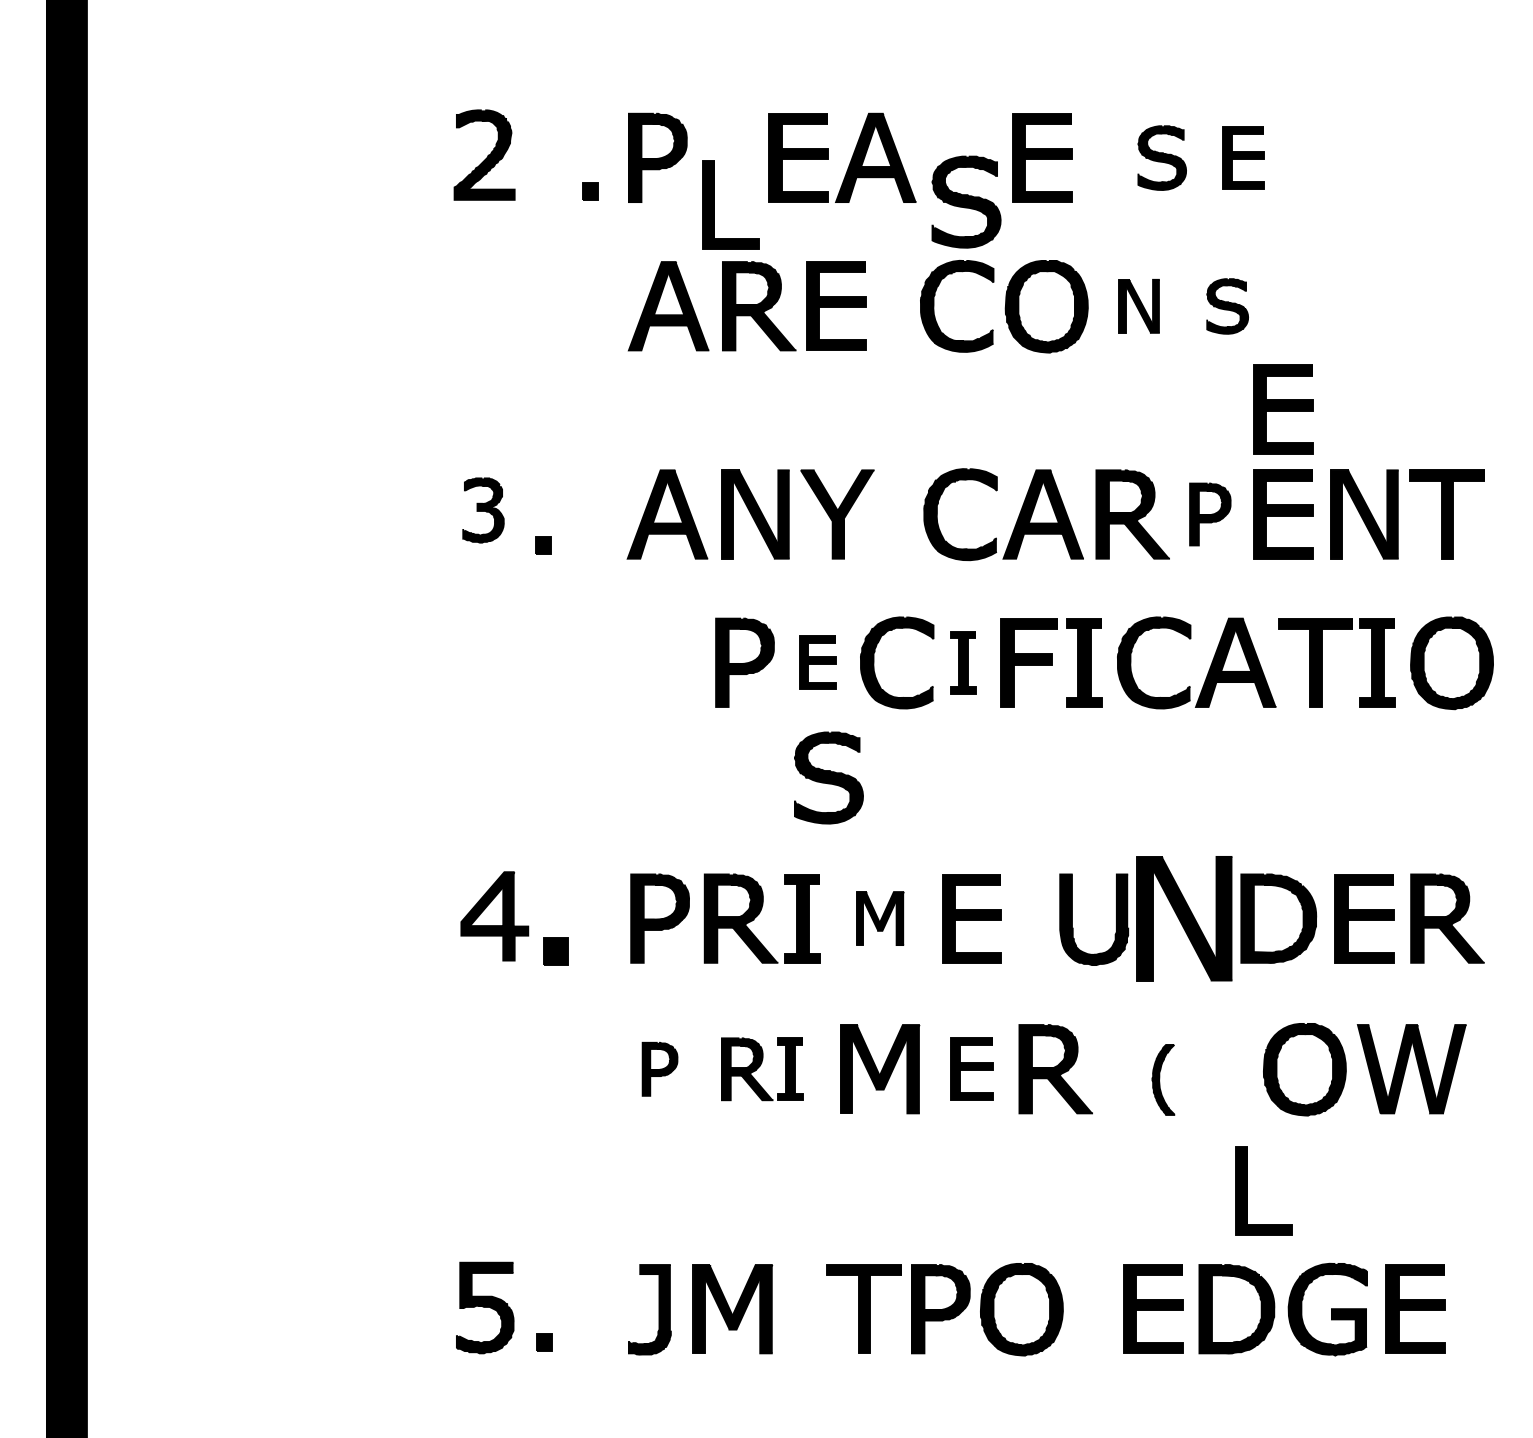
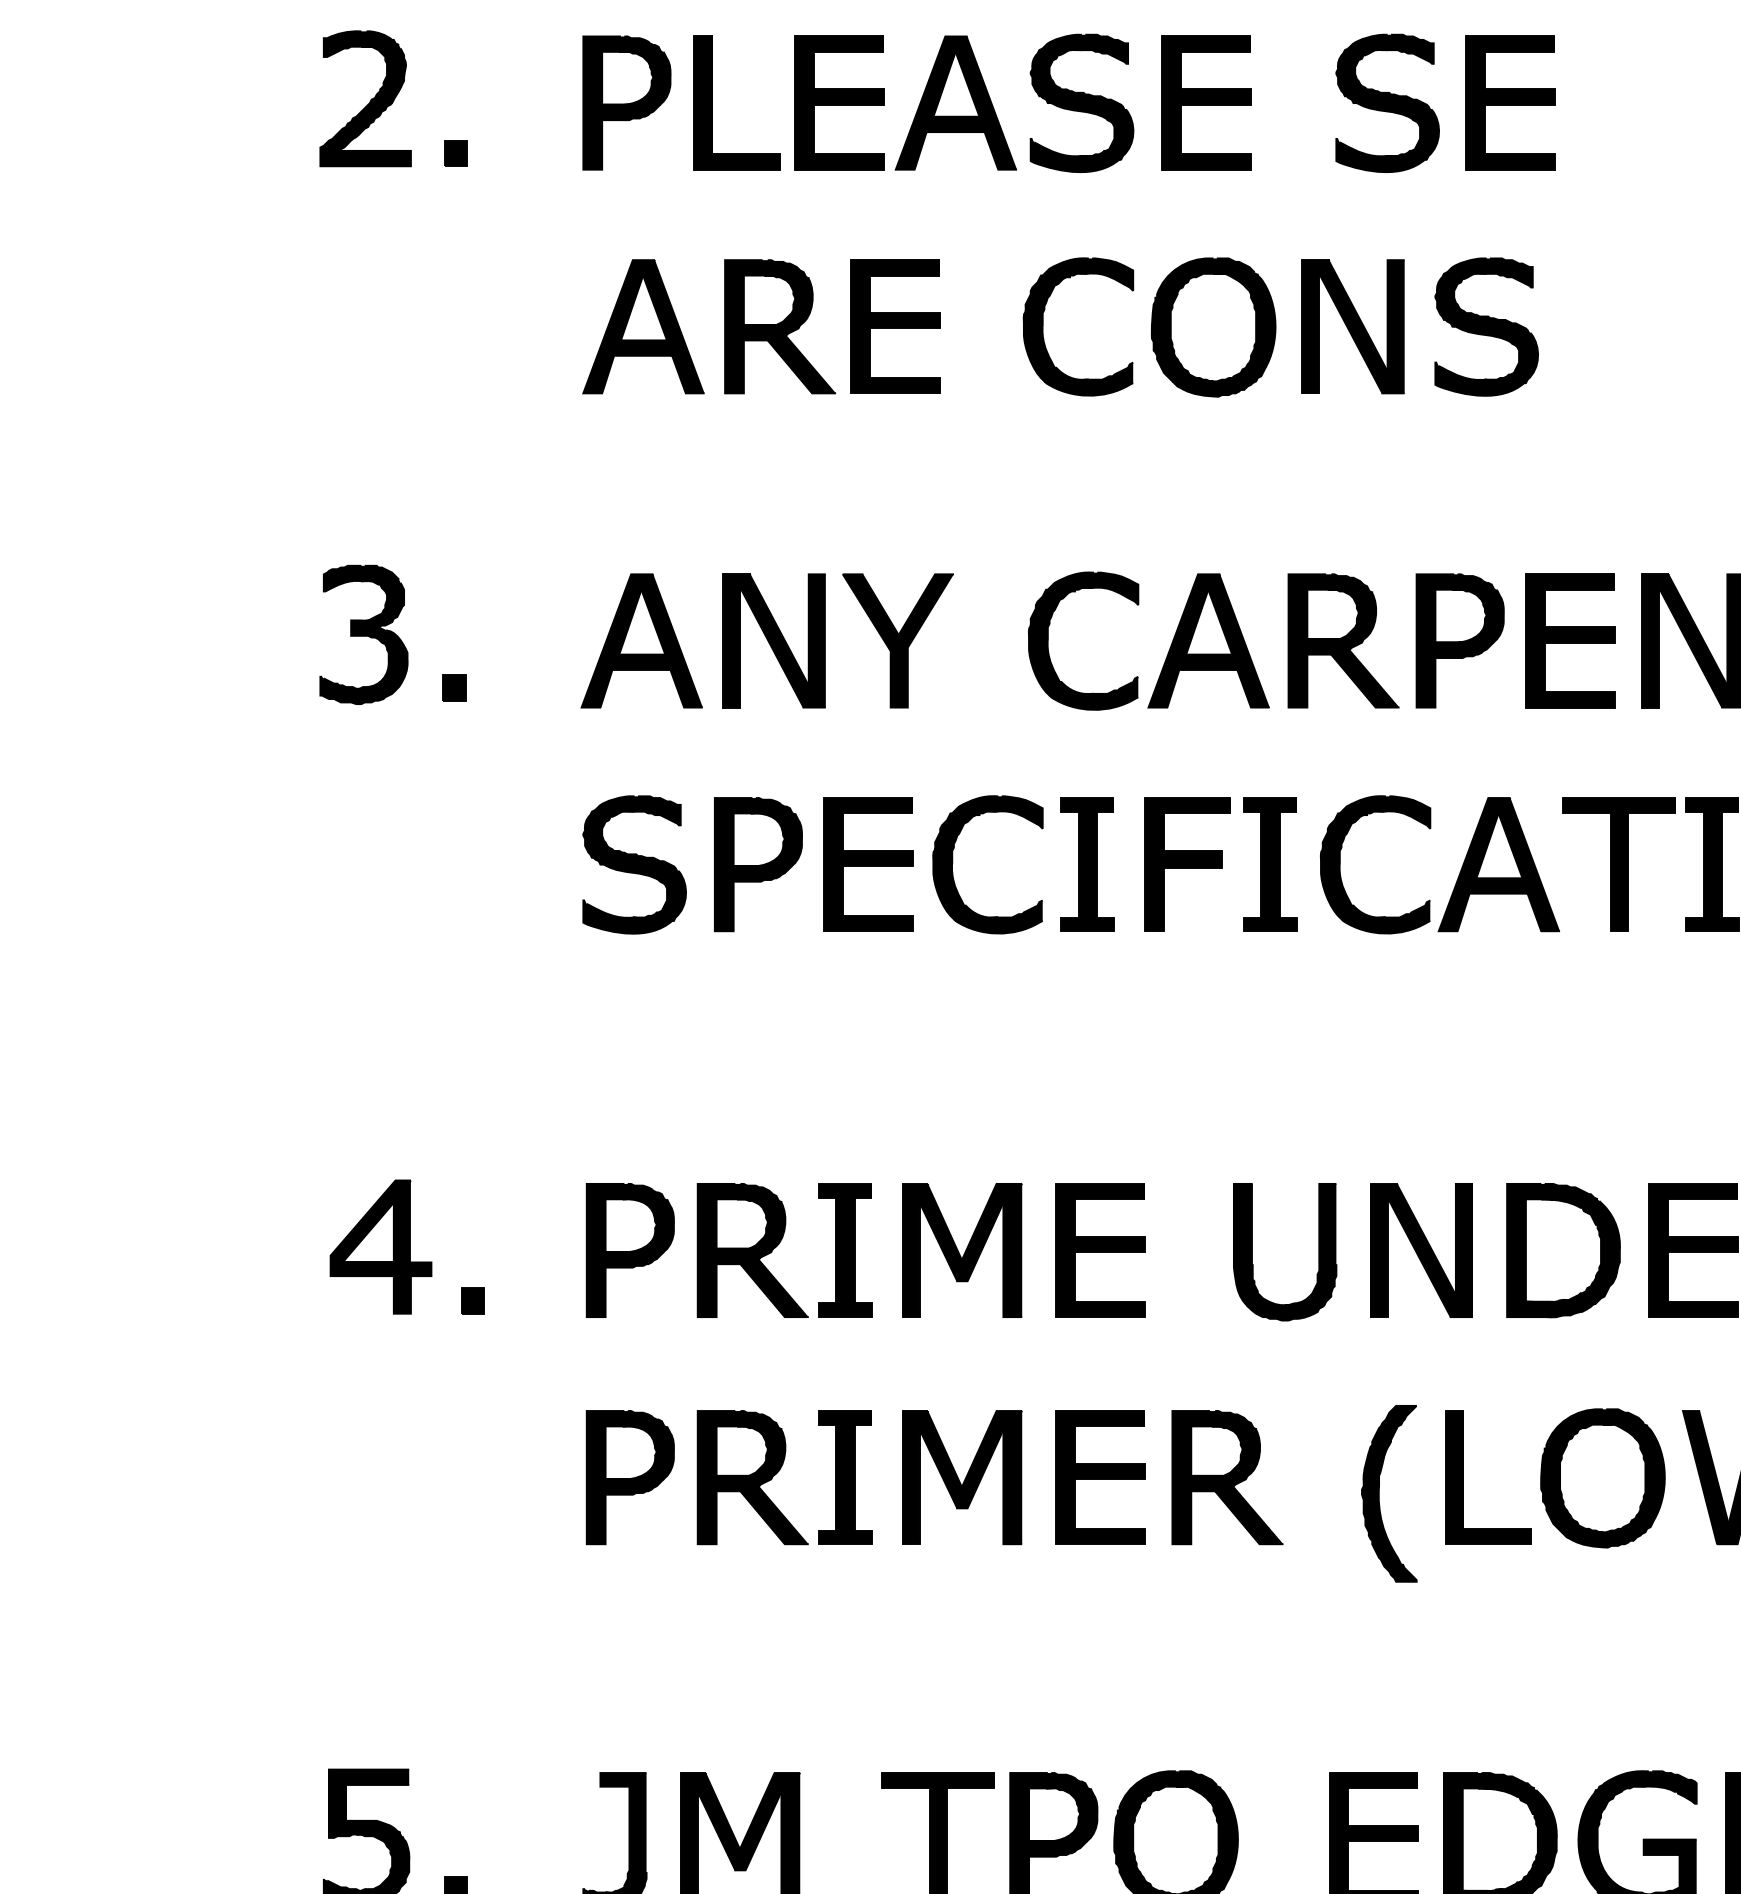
part: (1162, 157) -> (1388, 102), size x1.43
part: (1243, 157) -> (1510, 102), size x1.43
part: (590, 191) -> (455, 153), moved
part: (966, 201) -> (1081, 102), moved
part: (714, 204) -> (712, 102), moved
part: (1139, 306) -> (1353, 327), size x1.67
part: (1227, 306) -> (1486, 327), size x1.67
part: (1283, 409) -> (1570, 482), removed
part: (483, 510) -> (363, 634), size x1.43
part: (1210, 514) -> (1460, 640), size x1.43
part: (817, 662) -> (867, 864), size x1.67
part: (963, 662) -> (1087, 864), size x1.43
part: (828, 777) -> (633, 864), moved
part: (880, 918) -> (962, 1250), size x1.67
part: (1184, 918) -> (1421, 1250), size x0.71
part: (555, 952) -> (472, 1301), size x0.62
part: (971, 1068) -> (1100, 1476), size x1.43
part: (659, 1069) -> (629, 1478), size x1.67
part: (761, 1069) -> (783, 1478), size x1.43
part: (1163, 1079) -> (1389, 1493), size x1.67
part: (1247, 1190) -> (1463, 1476), moved

